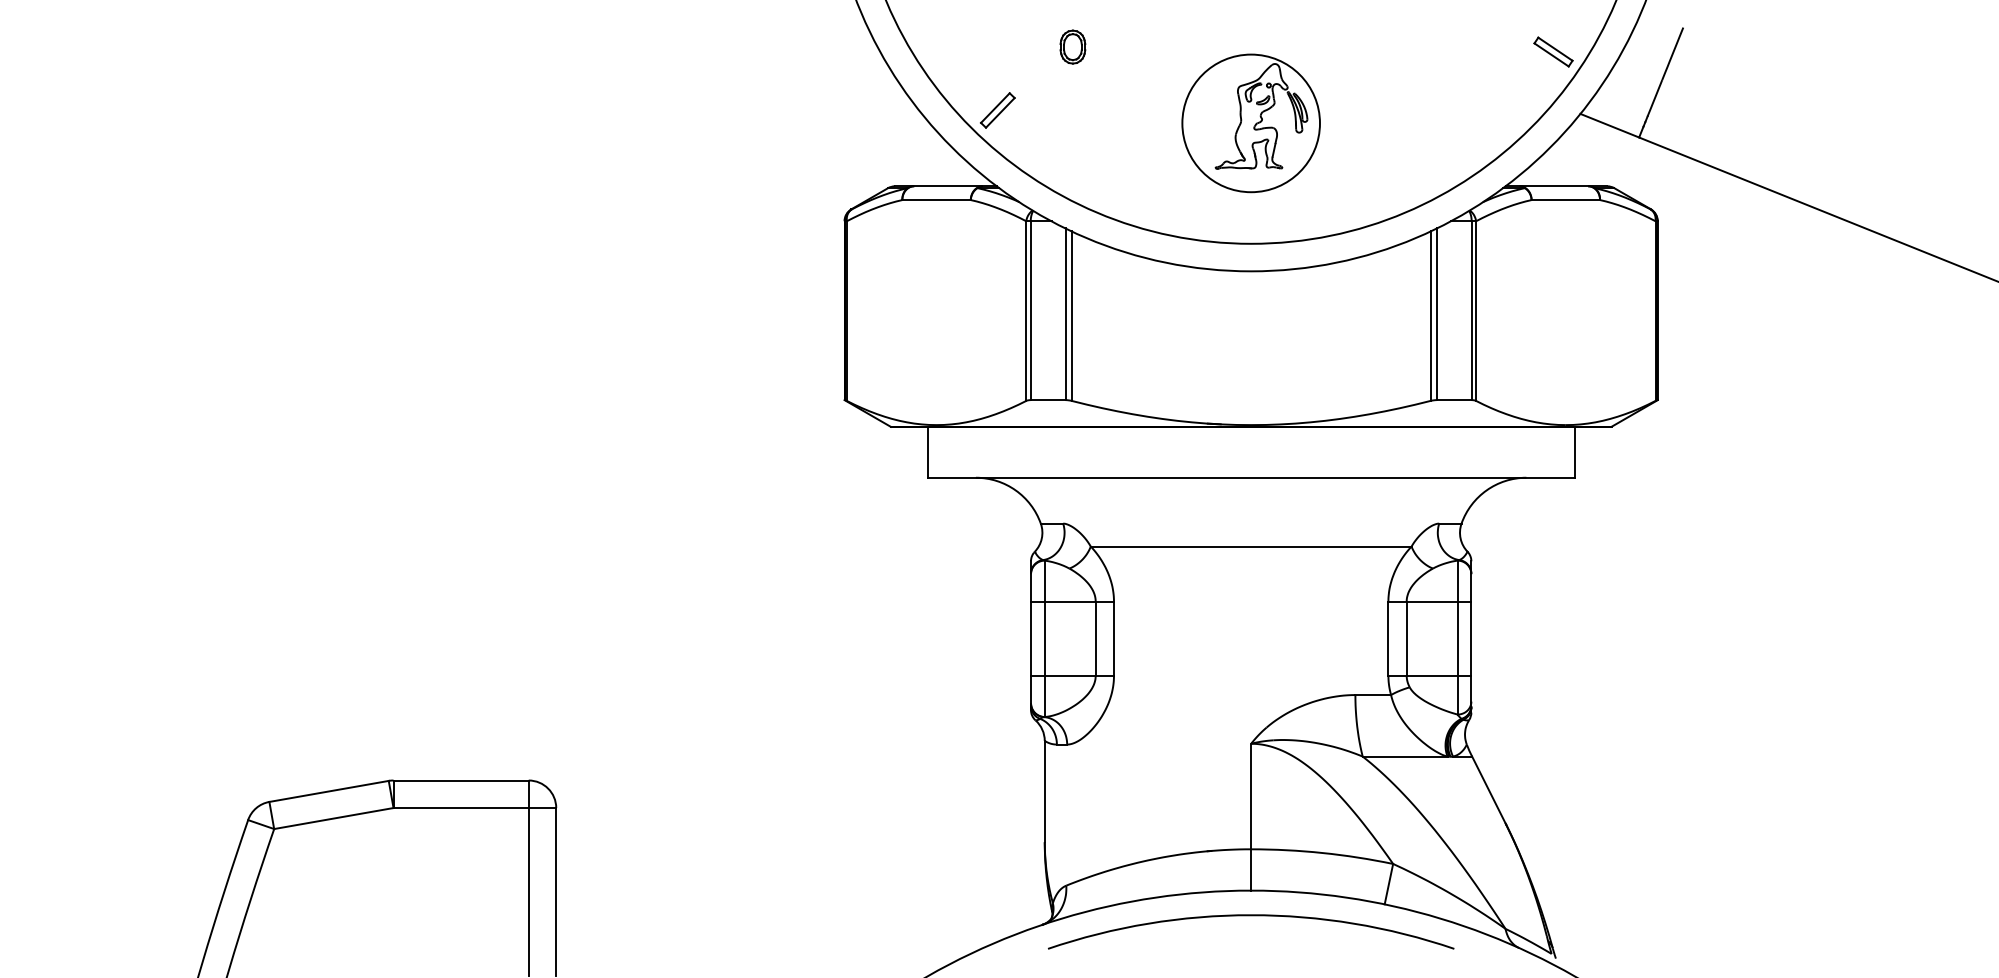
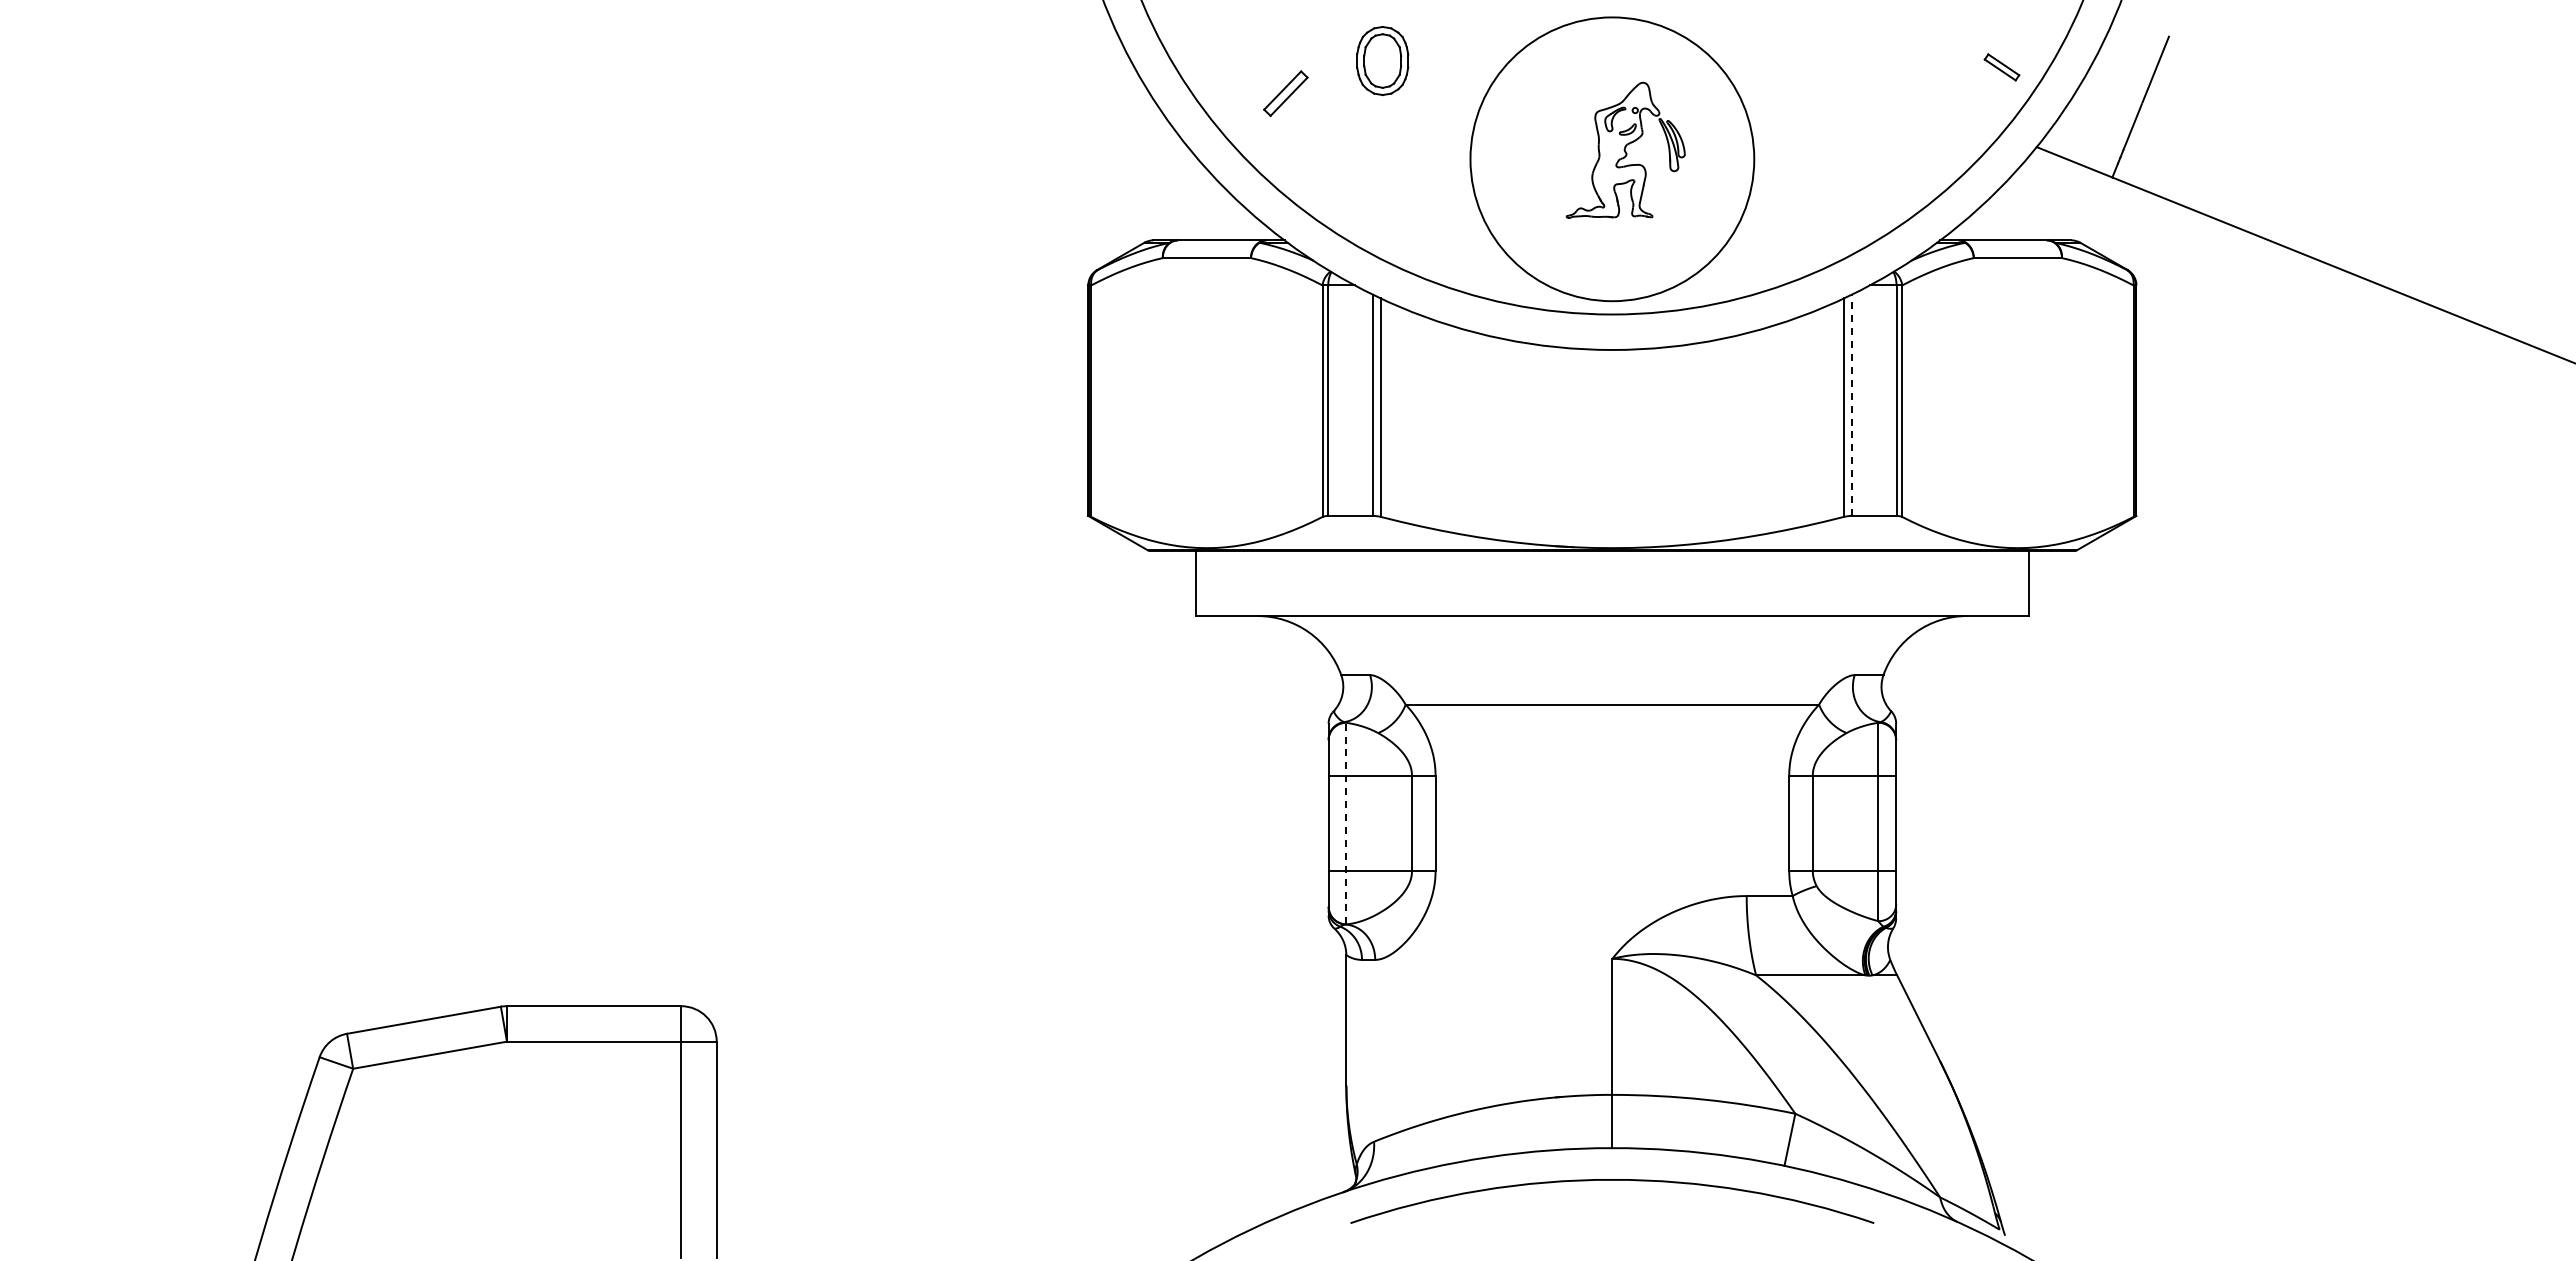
part: (1072, 46) -> (1382, 60), size x1.6
part: (1553, 52) -> (2001, 67), size x0.7
part: (997, 110) -> (1285, 93), moved
circle: (1251, 123) -> (1612, 159), size x1.6
line: (1436, 314) -> (1851, 405), solid -> dashed
line: (1044, 638) -> (1346, 823), solid -> dashed

